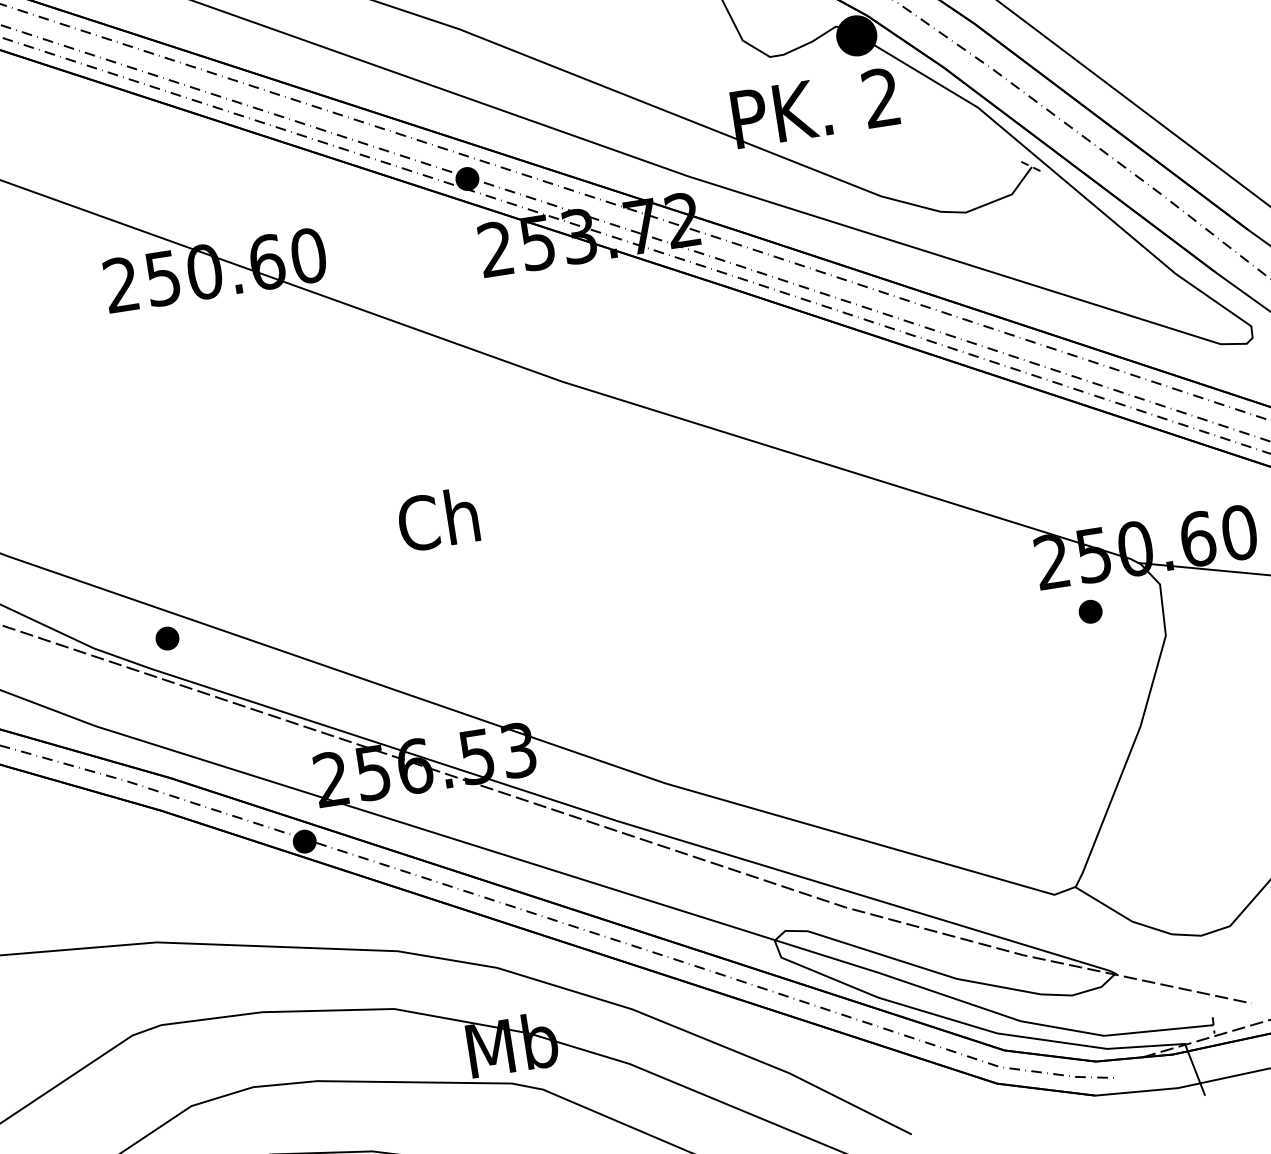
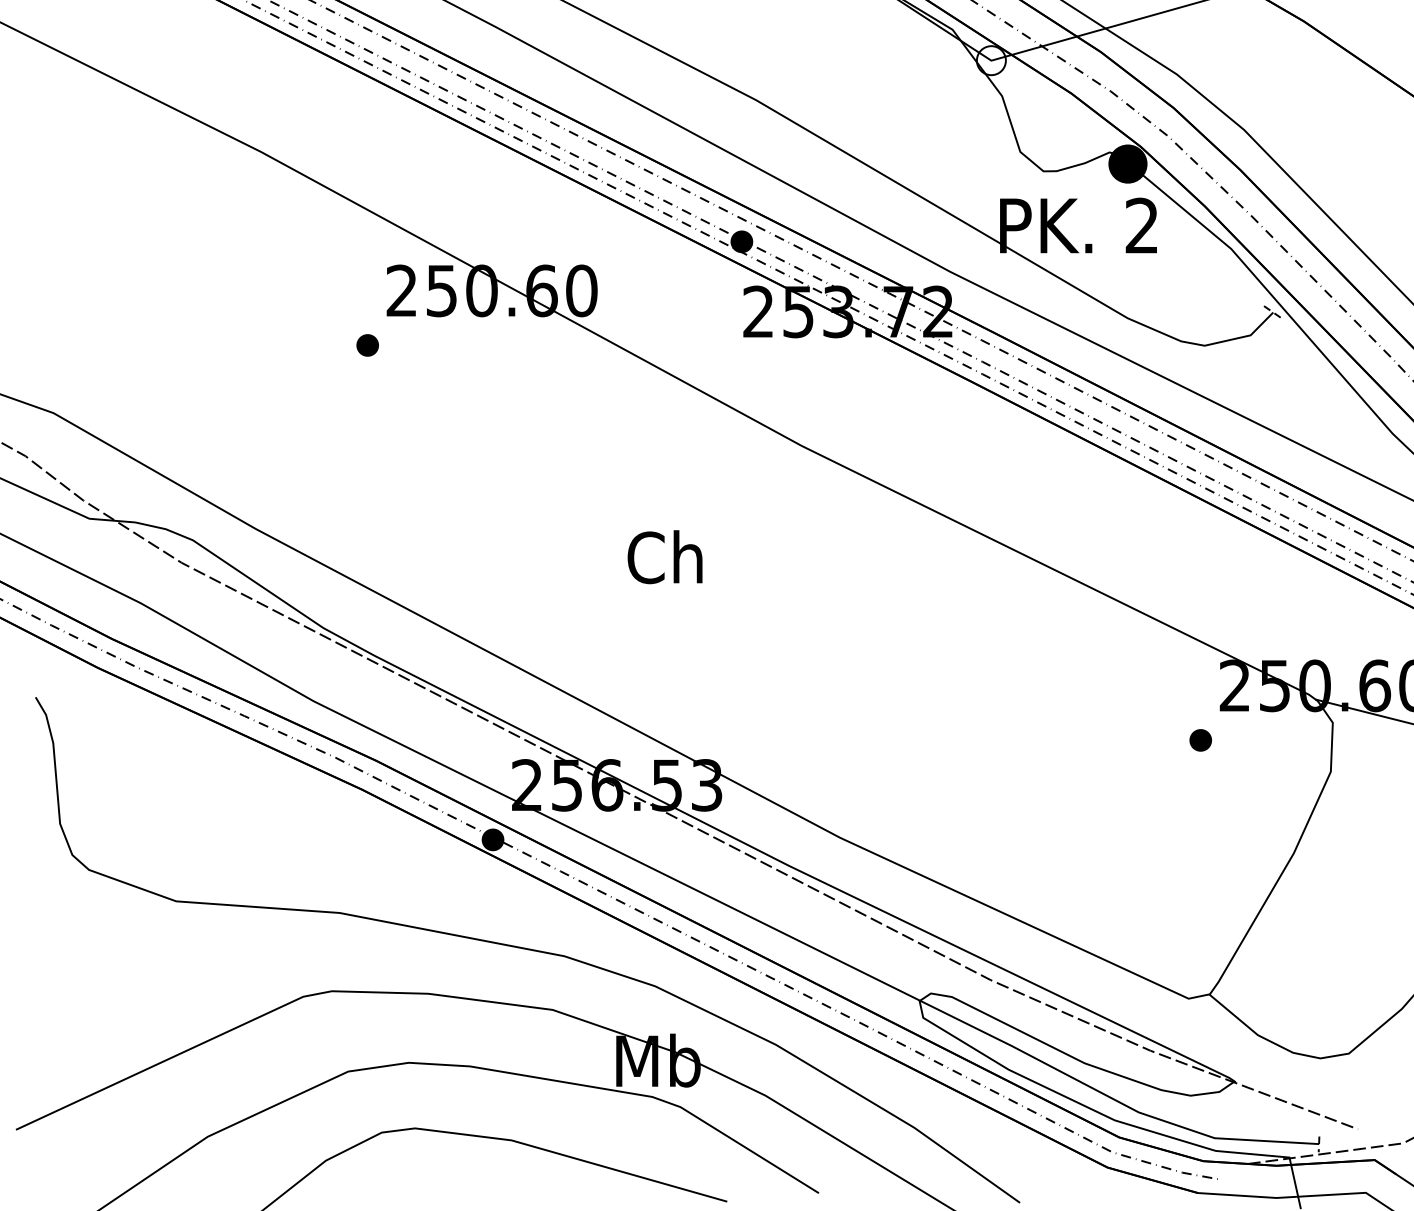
part: (1090, 611) -> (1200, 740), moved
part: (167, 638) -> (367, 345), moved

